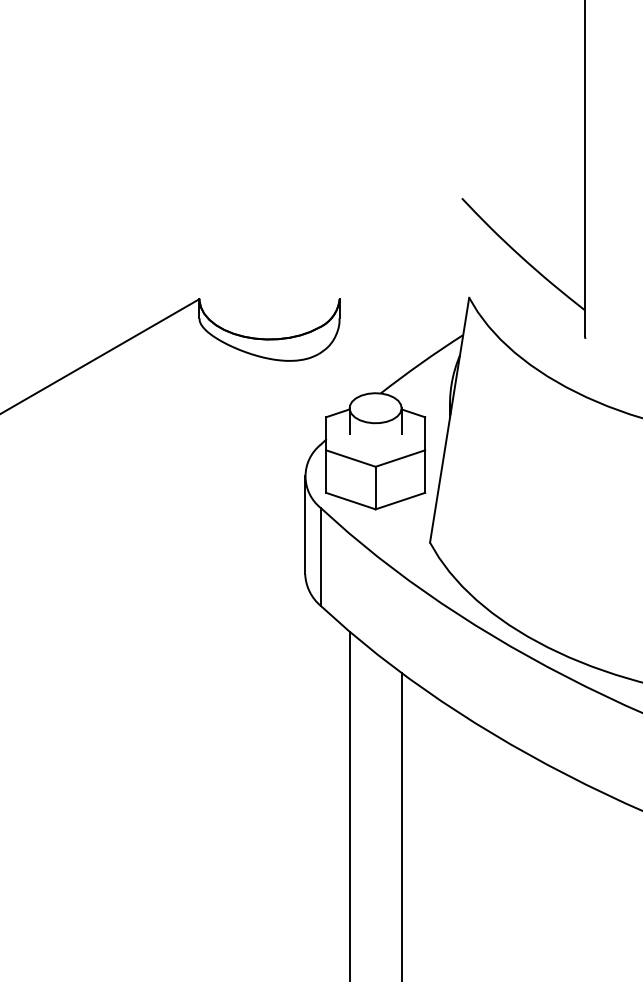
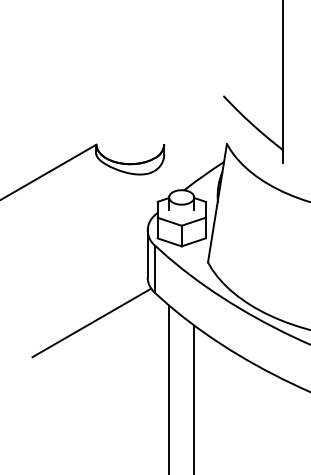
line: (189, 666) -> (91, 322), added

